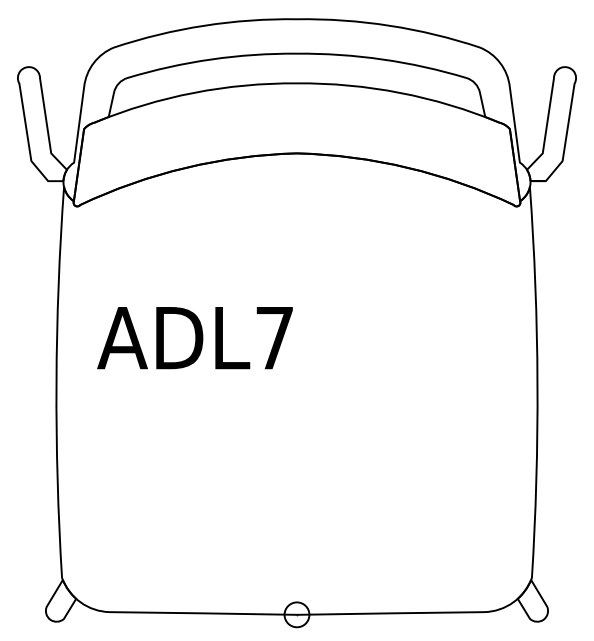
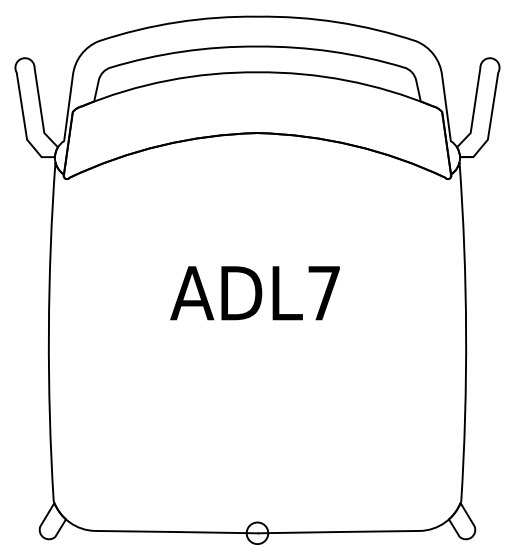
text: (194, 338) -> (254, 293), moved

